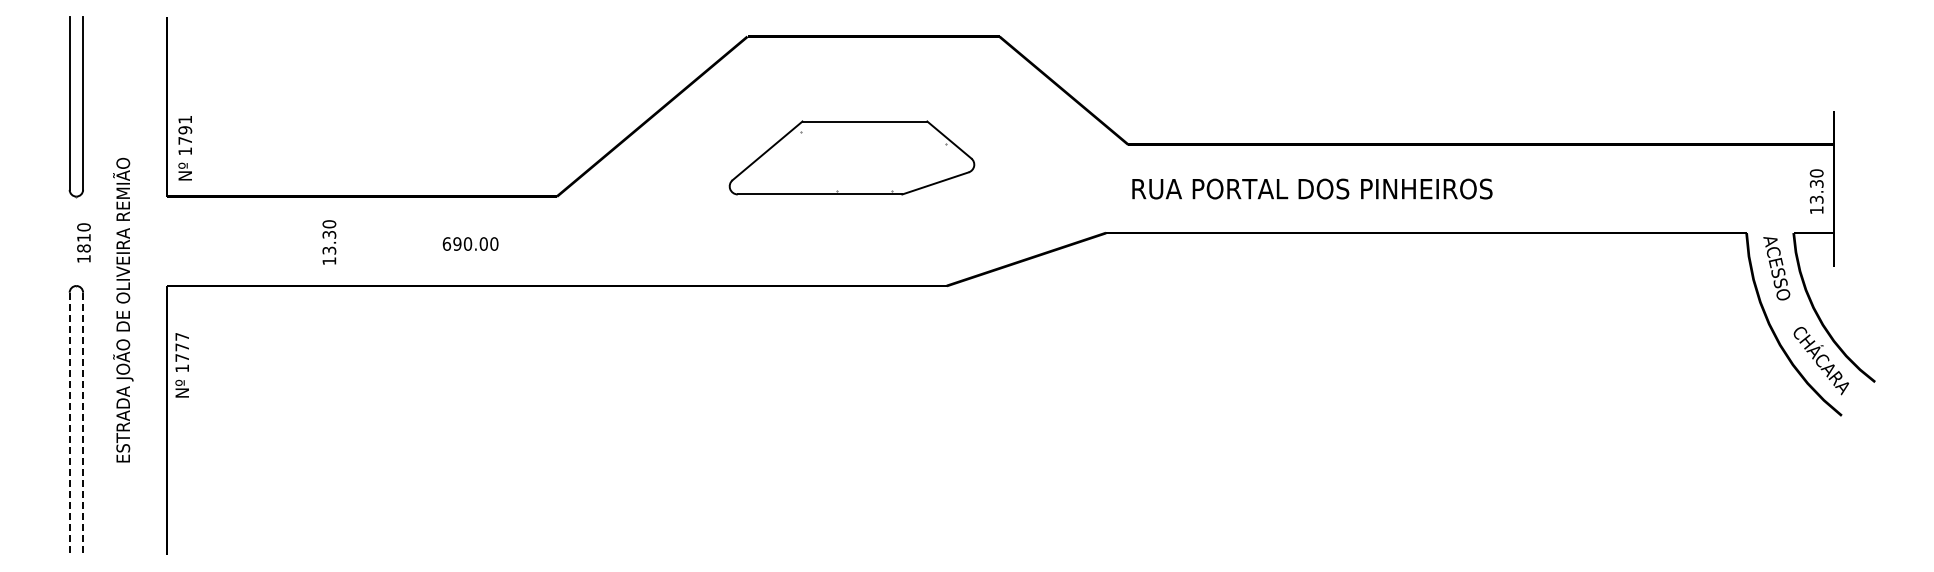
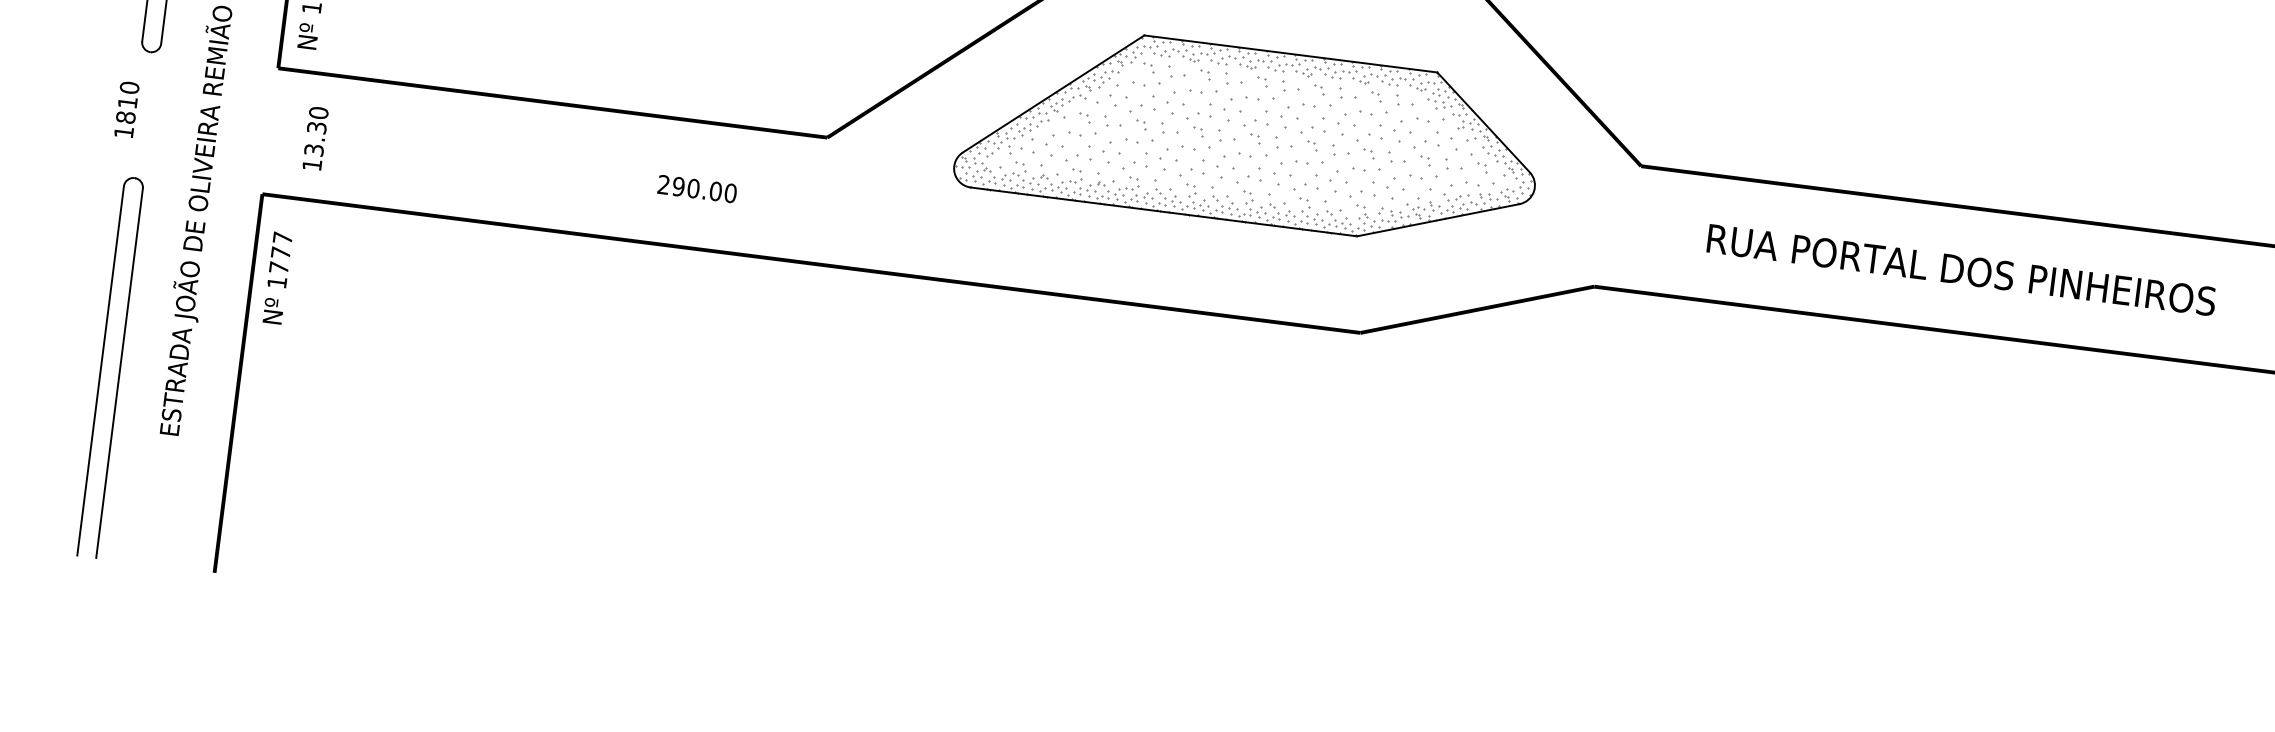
part: (851, 157) -> (1249, 134), size x1.67
text: (1312, 188) -> (1961, 269), moved
text: (83, 242) -> (126, 109), moved
text: (329, 242) -> (315, 138), moved
text: (446, 243) -> (663, 184), 690.00 -> 290.00
text: (181, 365) -> (276, 278), moved
line: (69, 424) -> (100, 371), dashed -> solid
line: (83, 424) -> (119, 374), dashed -> solid

